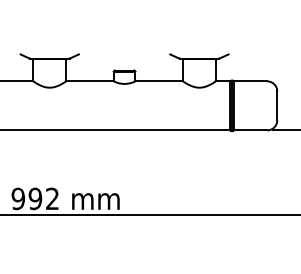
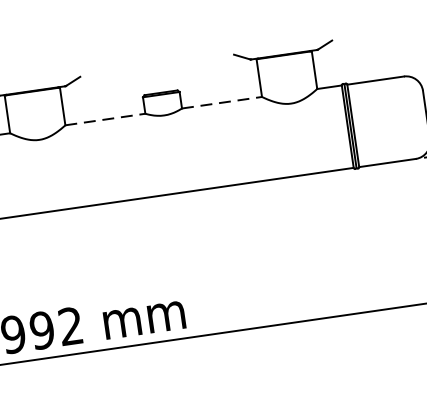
line: (89, 81) -> (104, 119), solid -> dashed
line: (159, 81) -> (222, 102), solid -> dashed

